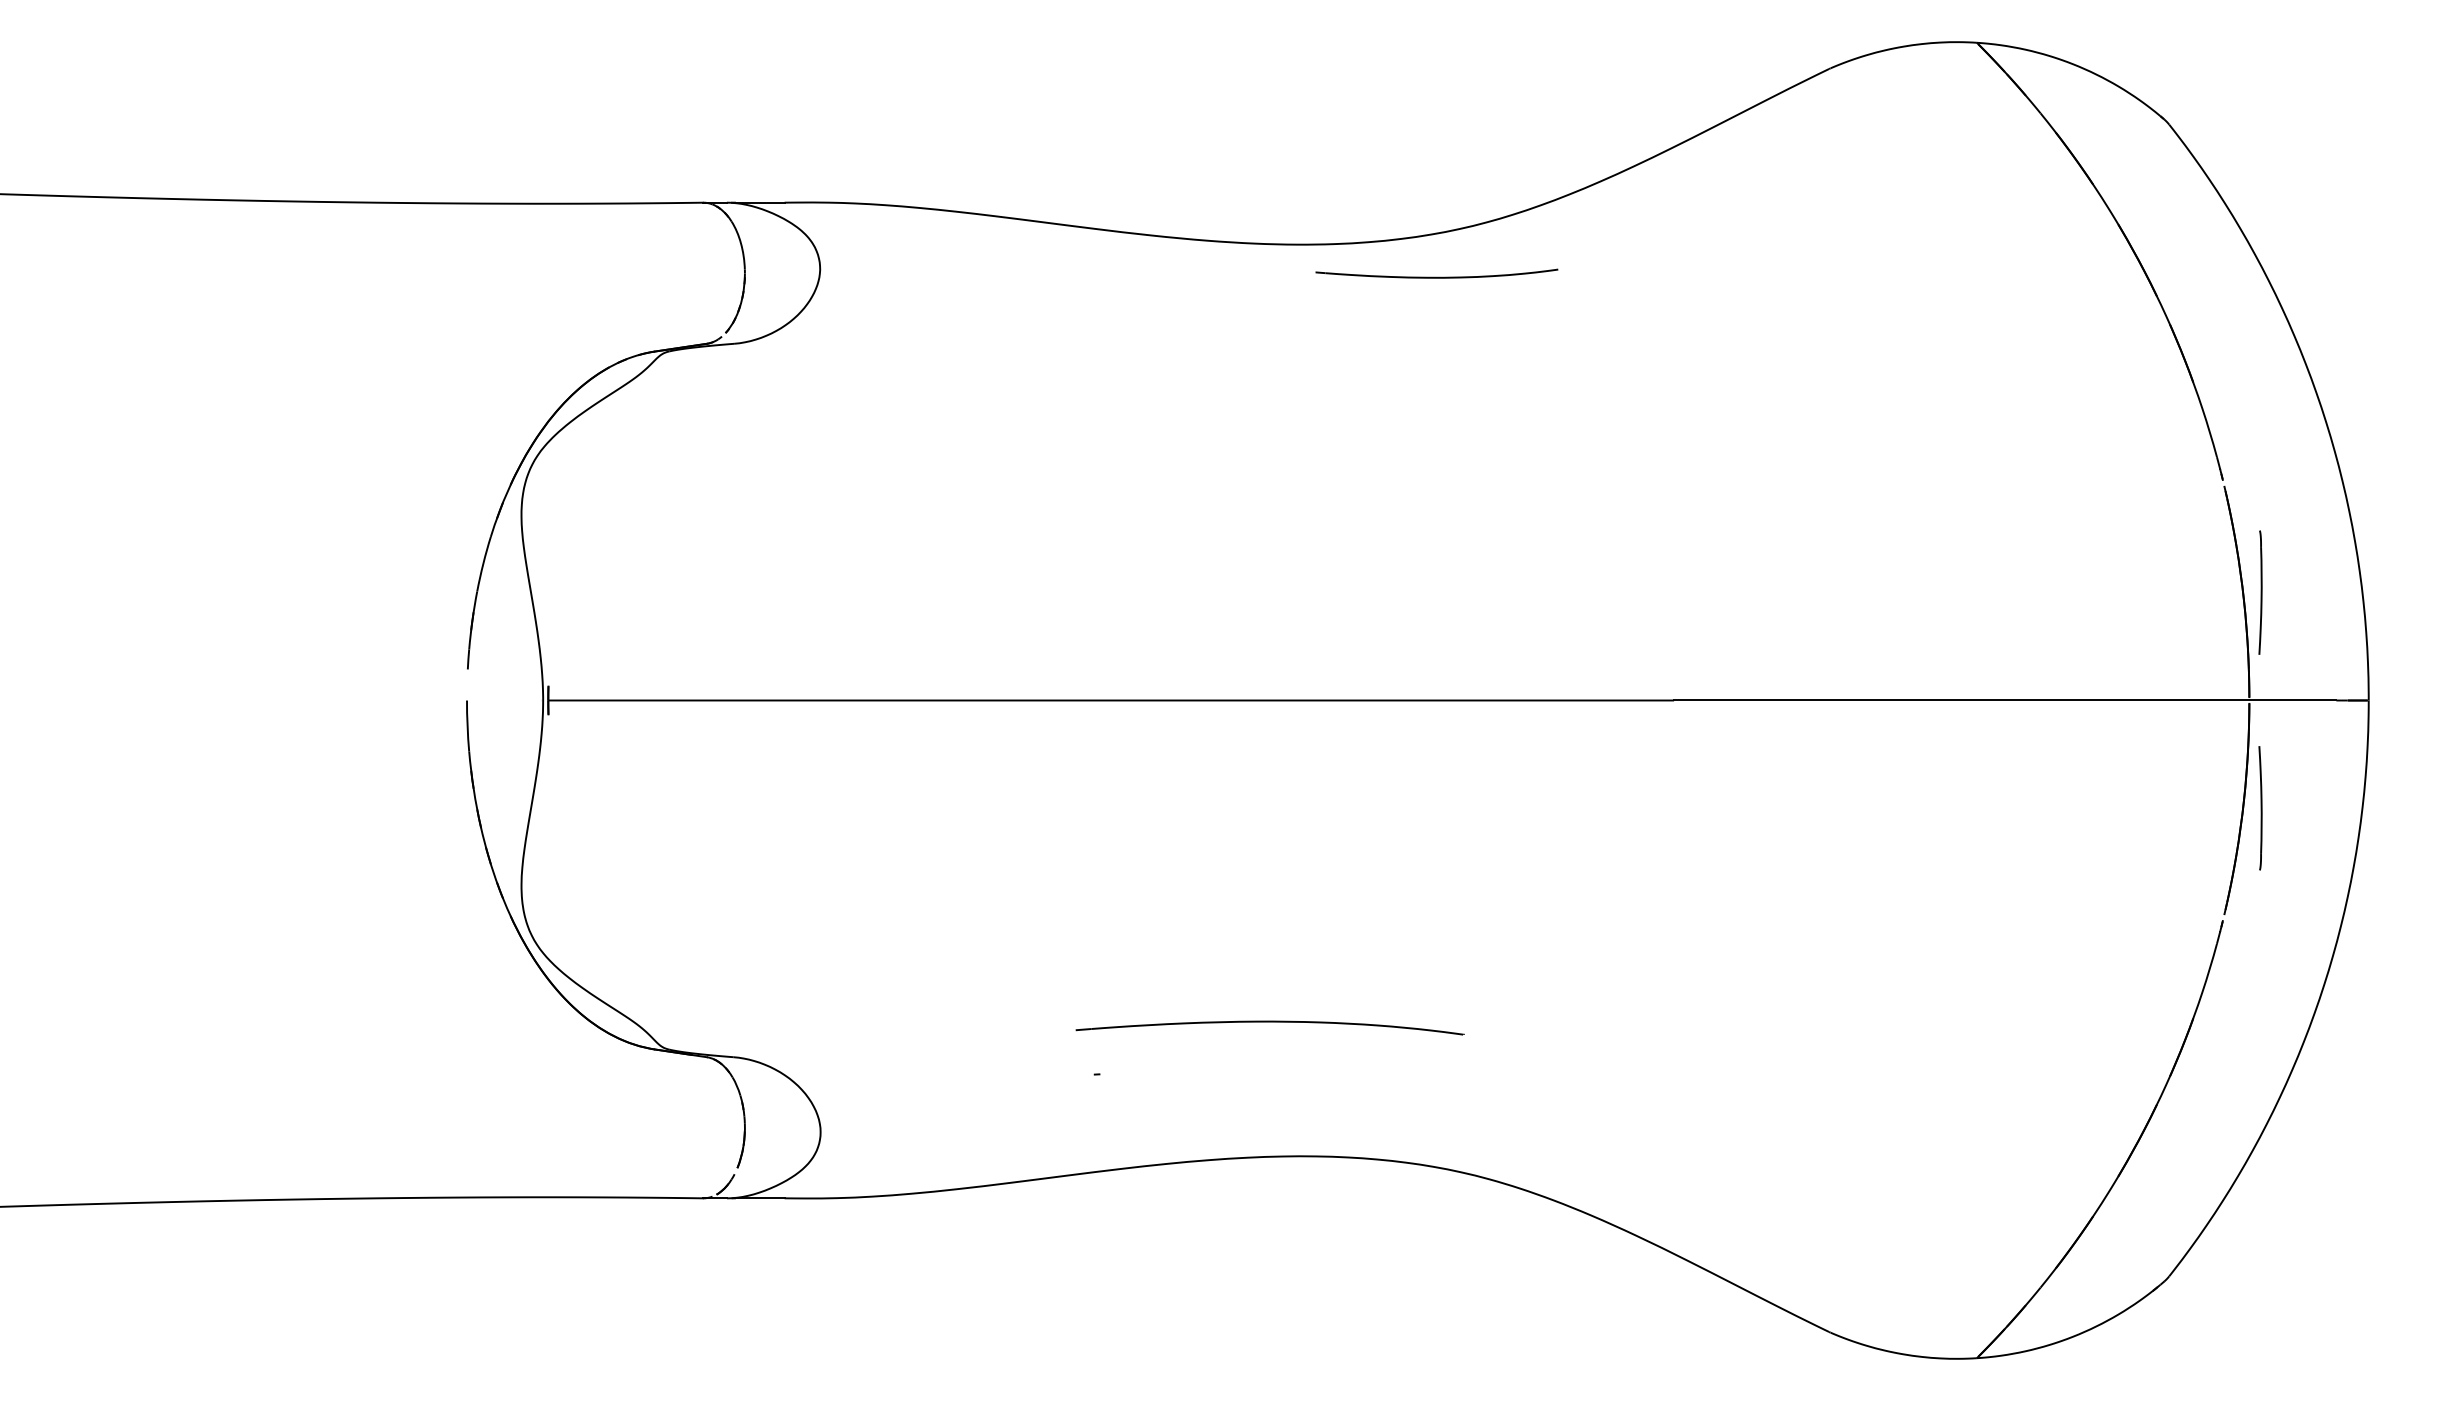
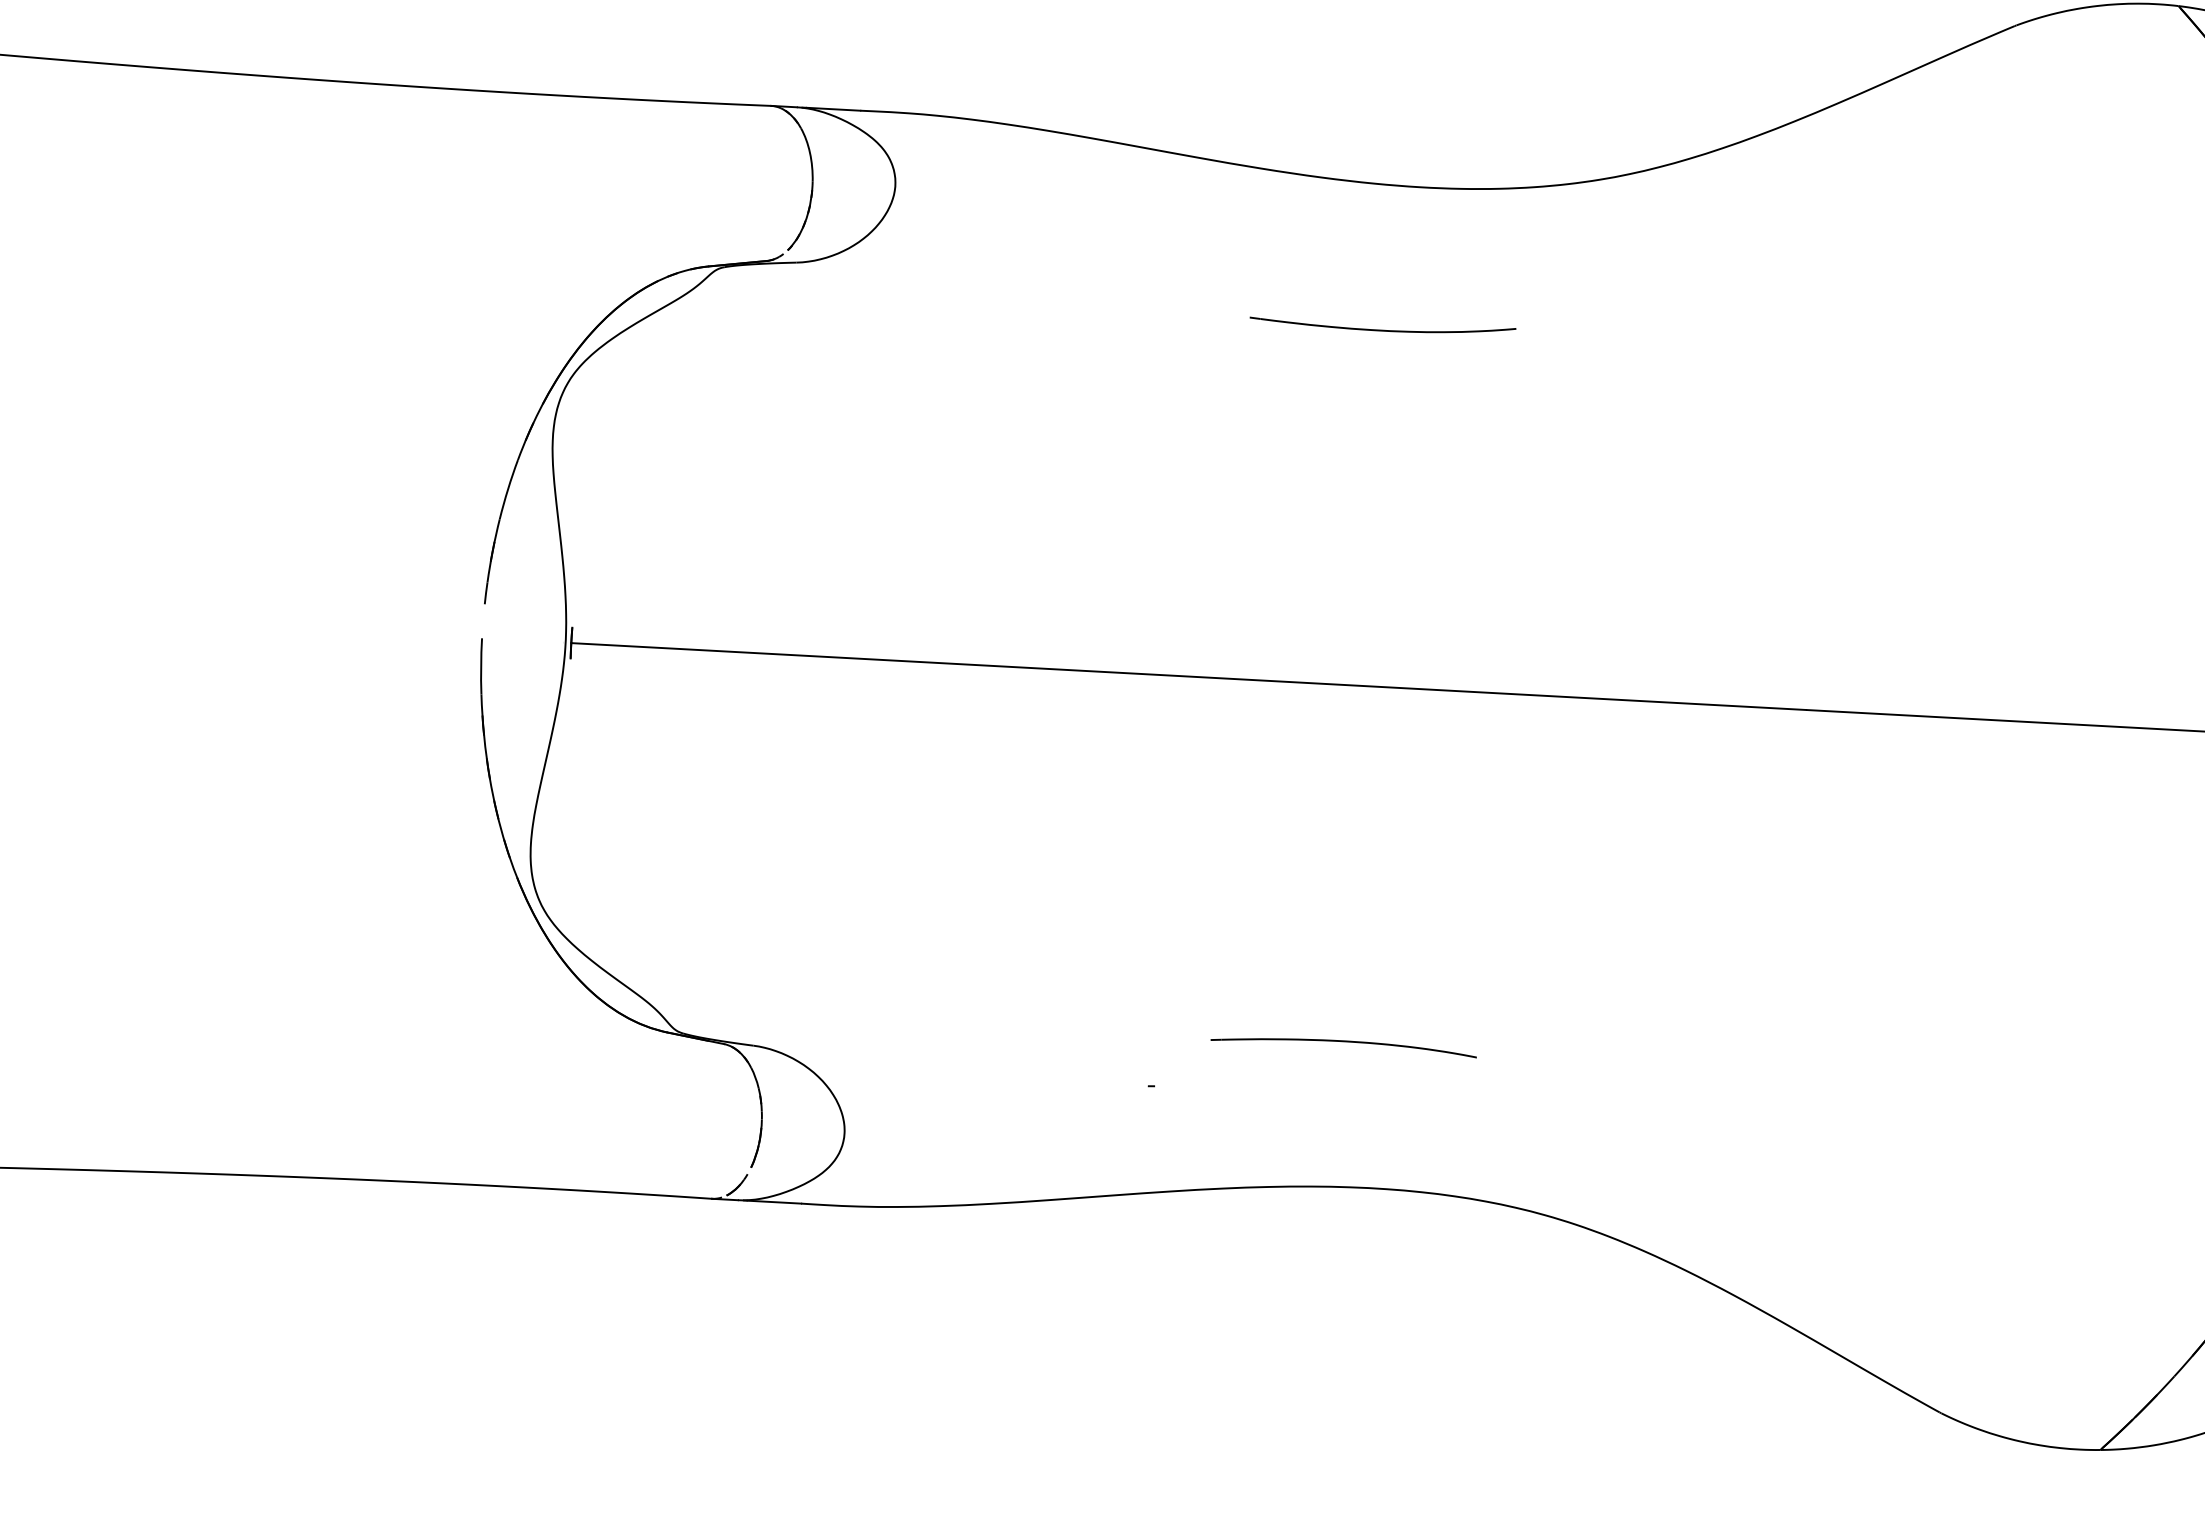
part: (1436, 273) -> (1382, 325), moved
part: (1269, 1028) -> (1343, 1046), size x0.62

